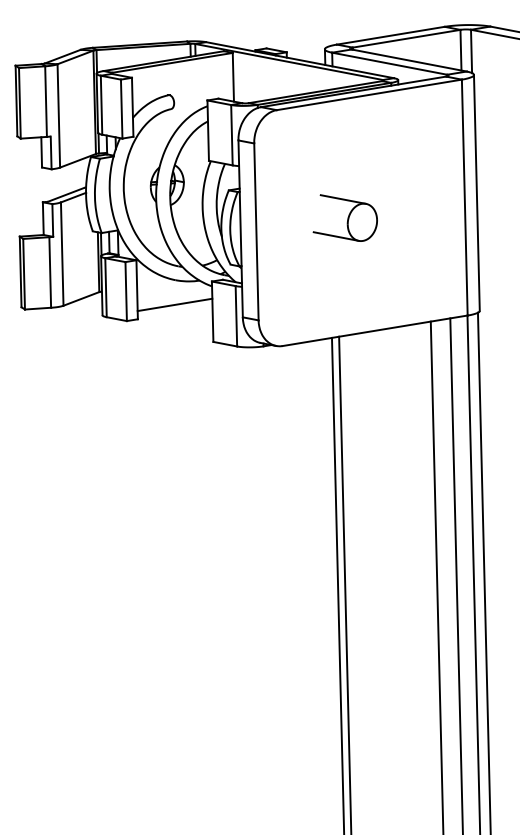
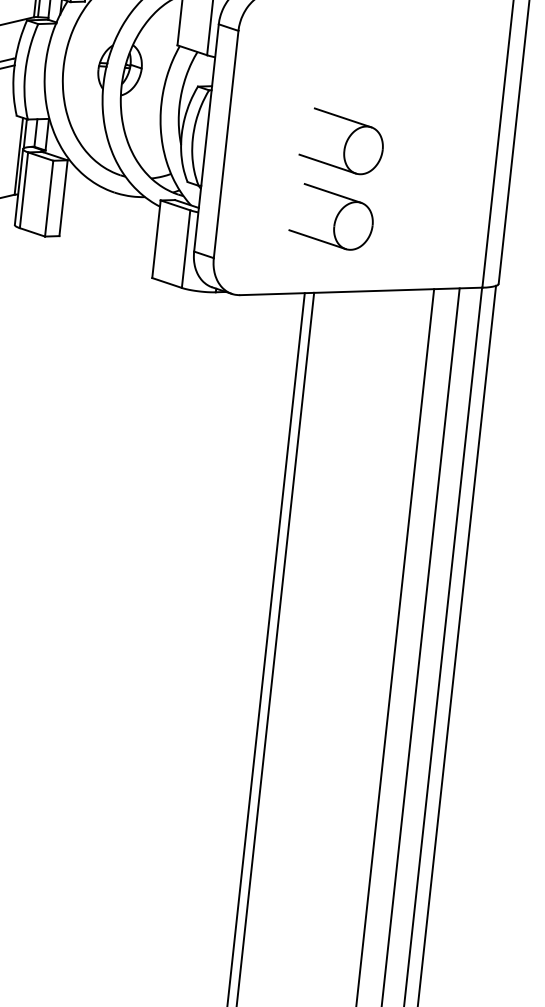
part: (344, 276) -> (331, 216), added
line: (174, 304) -> (108, 223), removed

